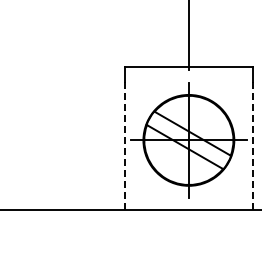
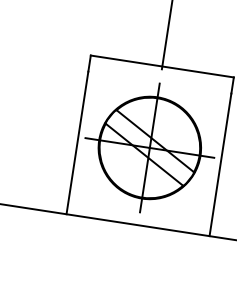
line: (124, 145) -> (77, 142), dashed -> solid
line: (253, 145) -> (221, 164), dashed -> solid

